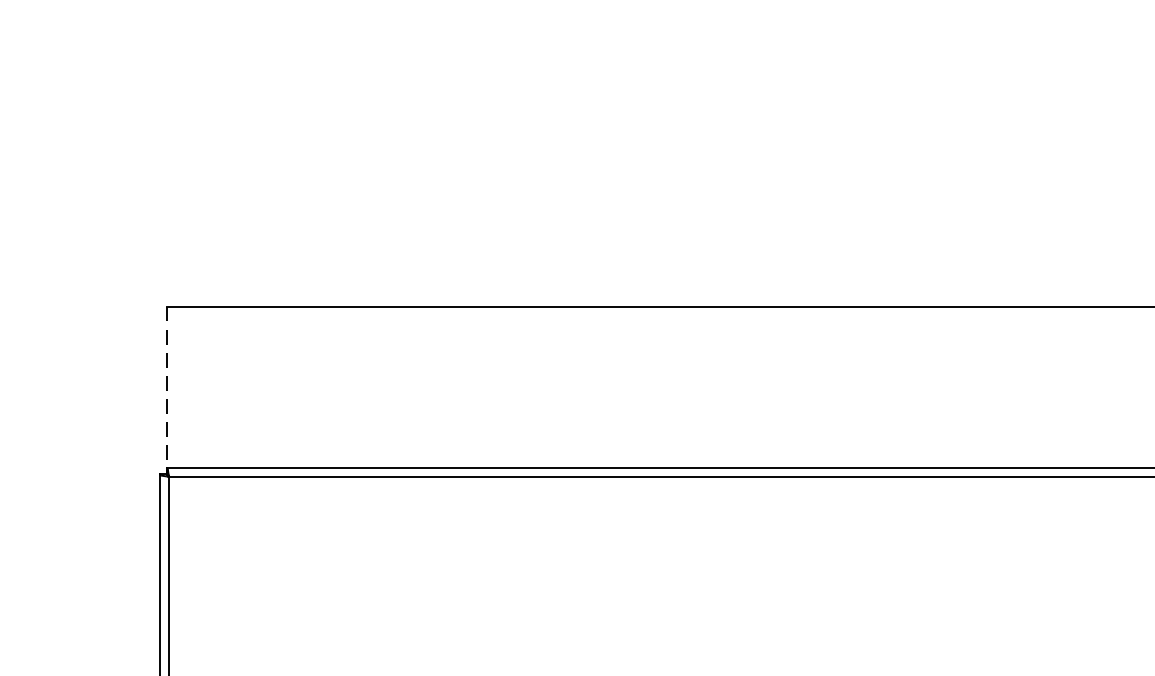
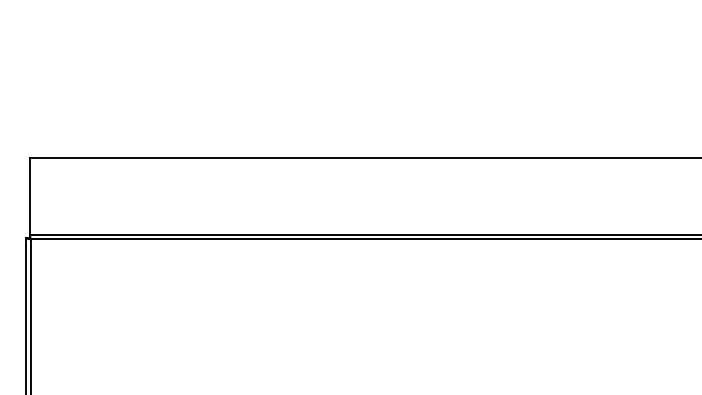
line: (166, 391) -> (29, 198), dashed -> solid

